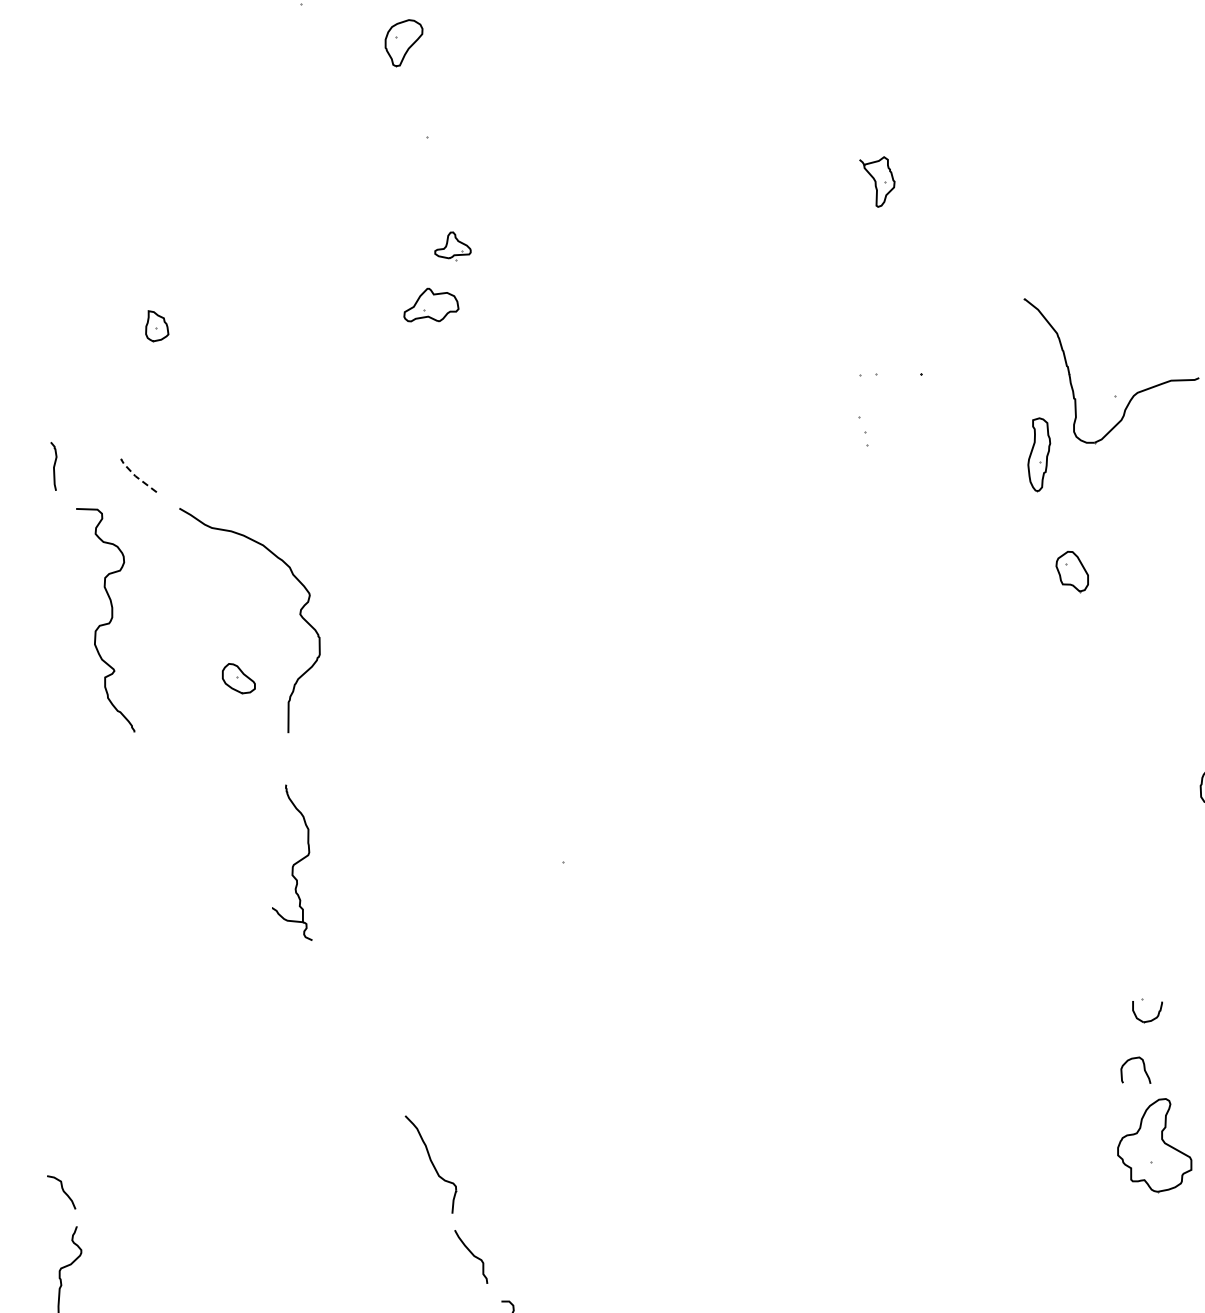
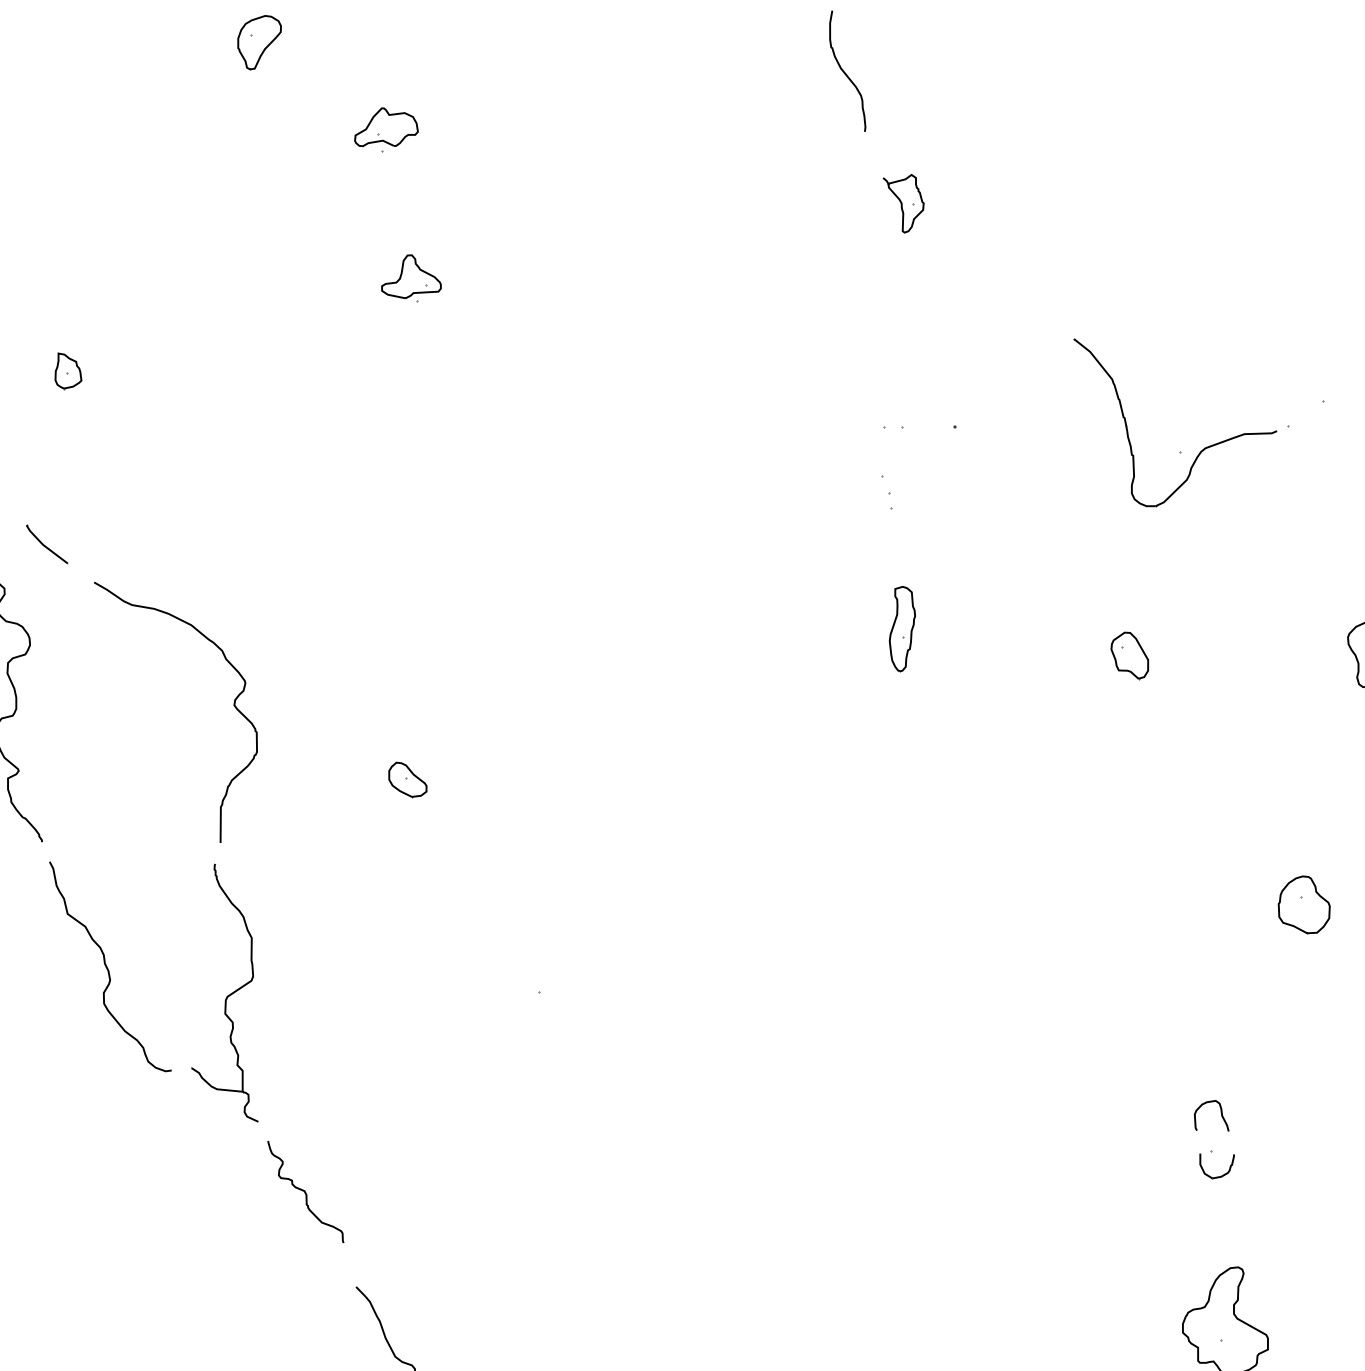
part: (403, 43) -> (258, 43), moved
curve: (827, 69) -> (845, 73), added
part: (452, 246) -> (410, 278), size x1.43
part: (431, 304) -> (386, 126), moved
part: (1039, 454) -> (902, 628), moved
line: (136, 476) -> (44, 545), dashed -> solid
part: (238, 678) -> (407, 779), moved
curve: (191, 840) -> (108, 967), added
part: (292, 862) -> (225, 993), size x1.43
curve: (361, 1034) -> (305, 1192), added
curve: (1143, 1069) -> (1220, 1114), moved

